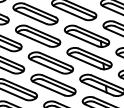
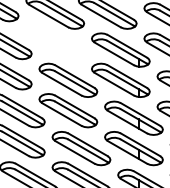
part: (37, 36) -> (54, 42), removed

